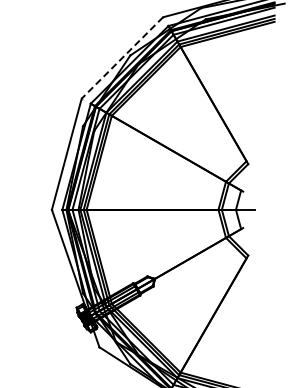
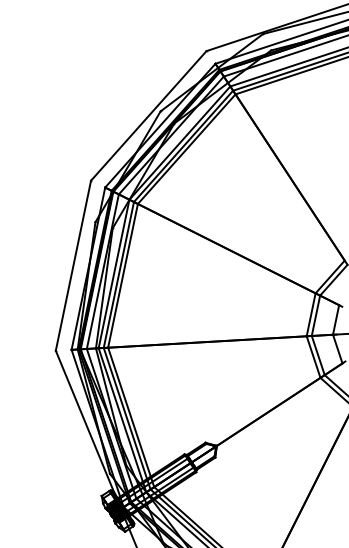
line: (122, 57) -> (148, 115), dashed -> solid

